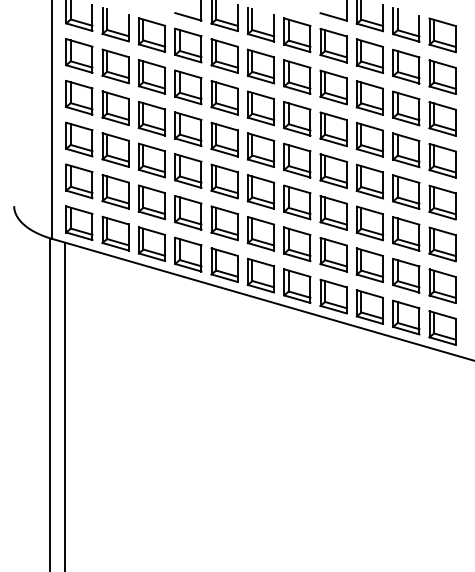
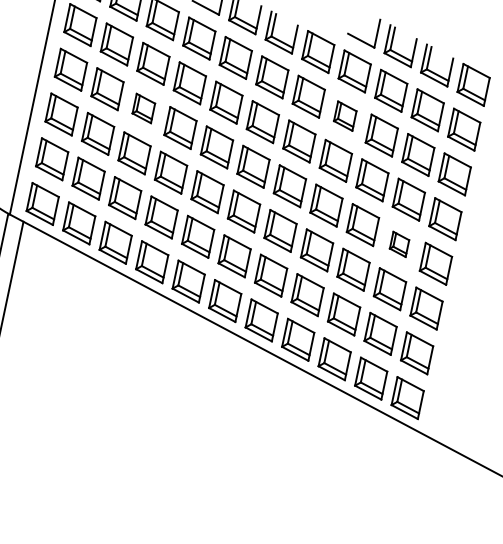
part: (333, 87) -> (345, 116), size x0.7
part: (151, 118) -> (143, 108), size x0.7
part: (406, 191) -> (399, 243), size x0.6

